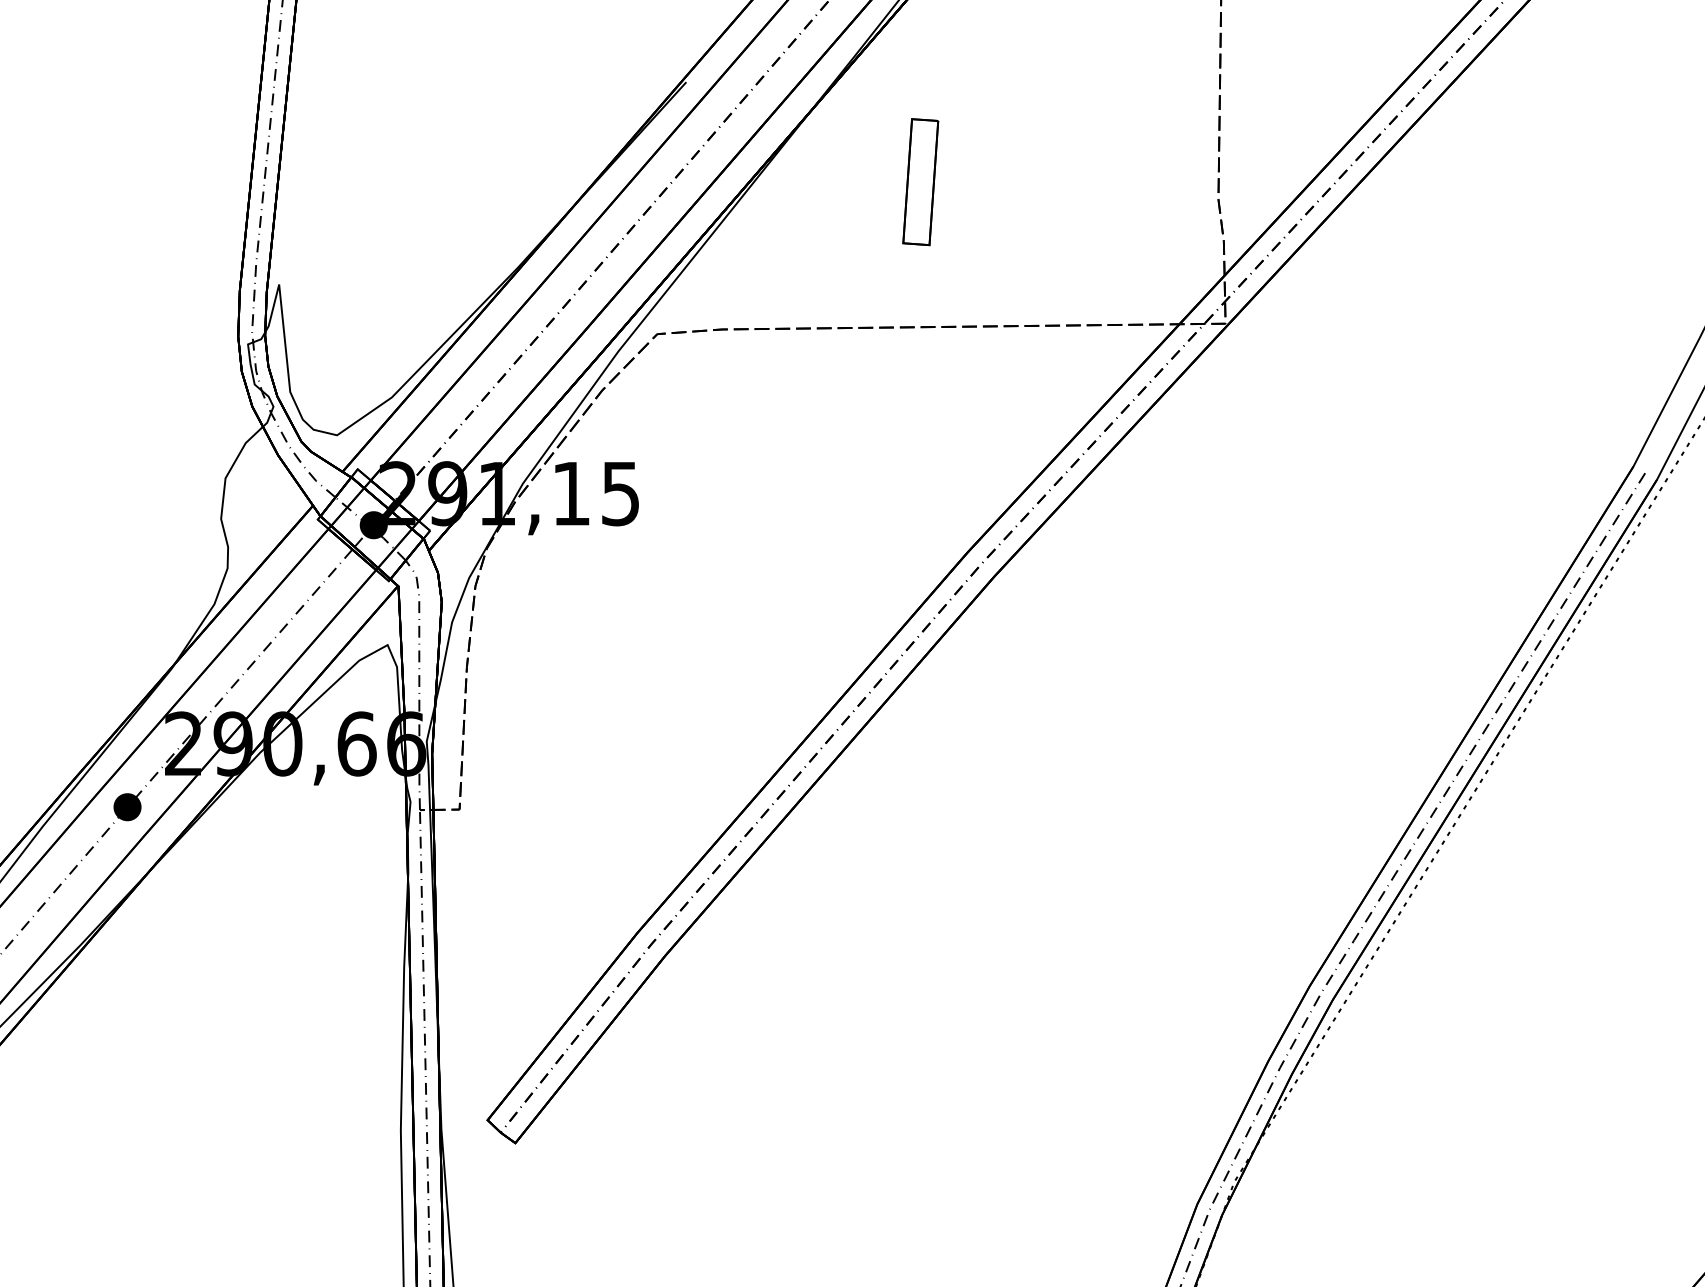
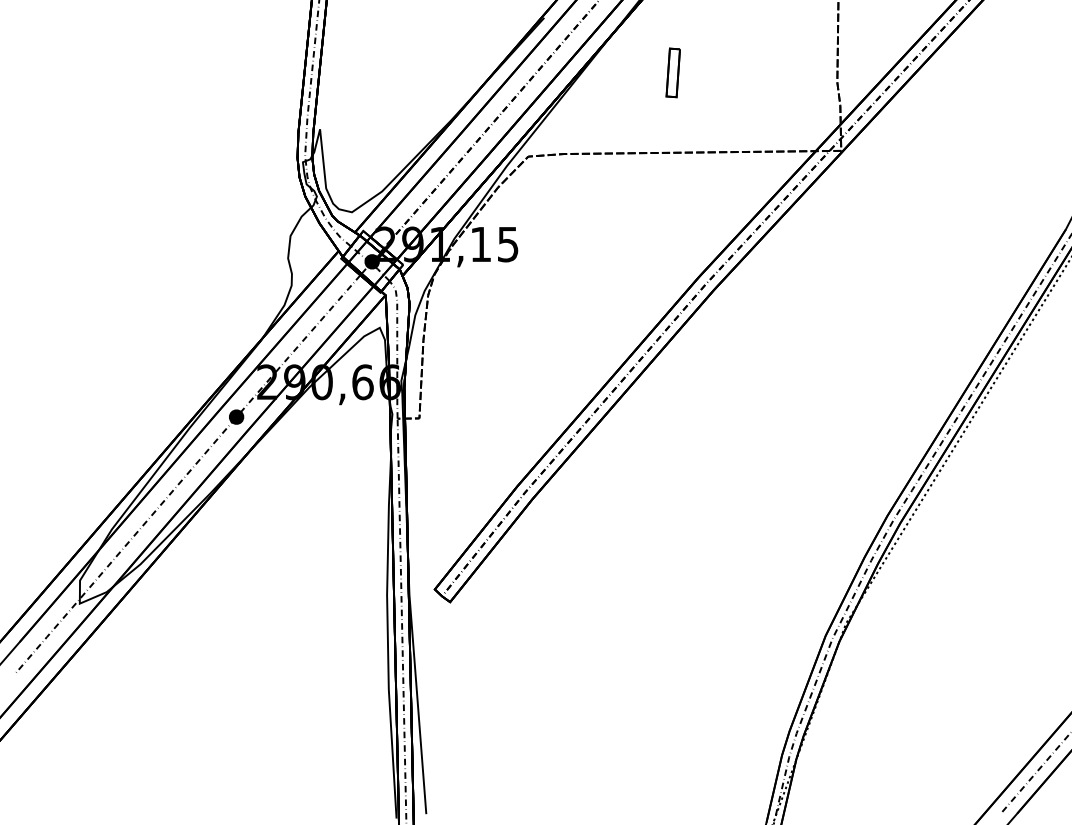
part: (919, 181) -> (672, 72), size x0.7

